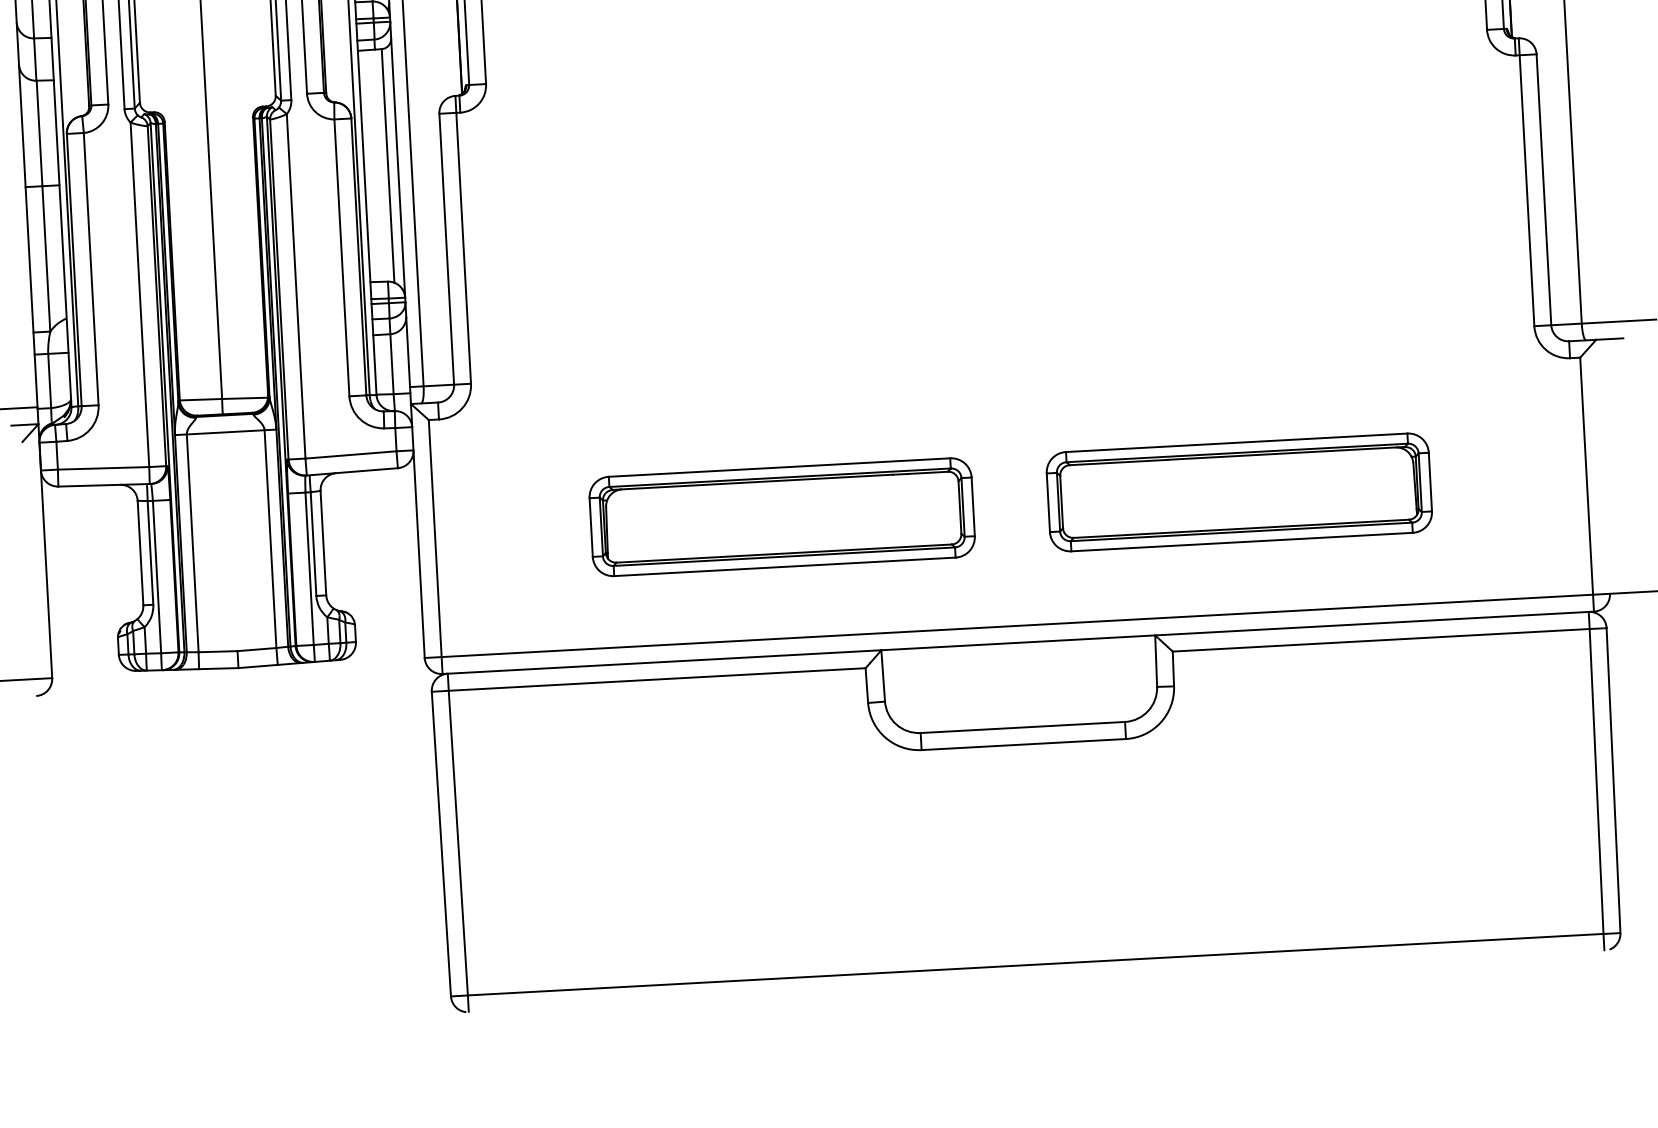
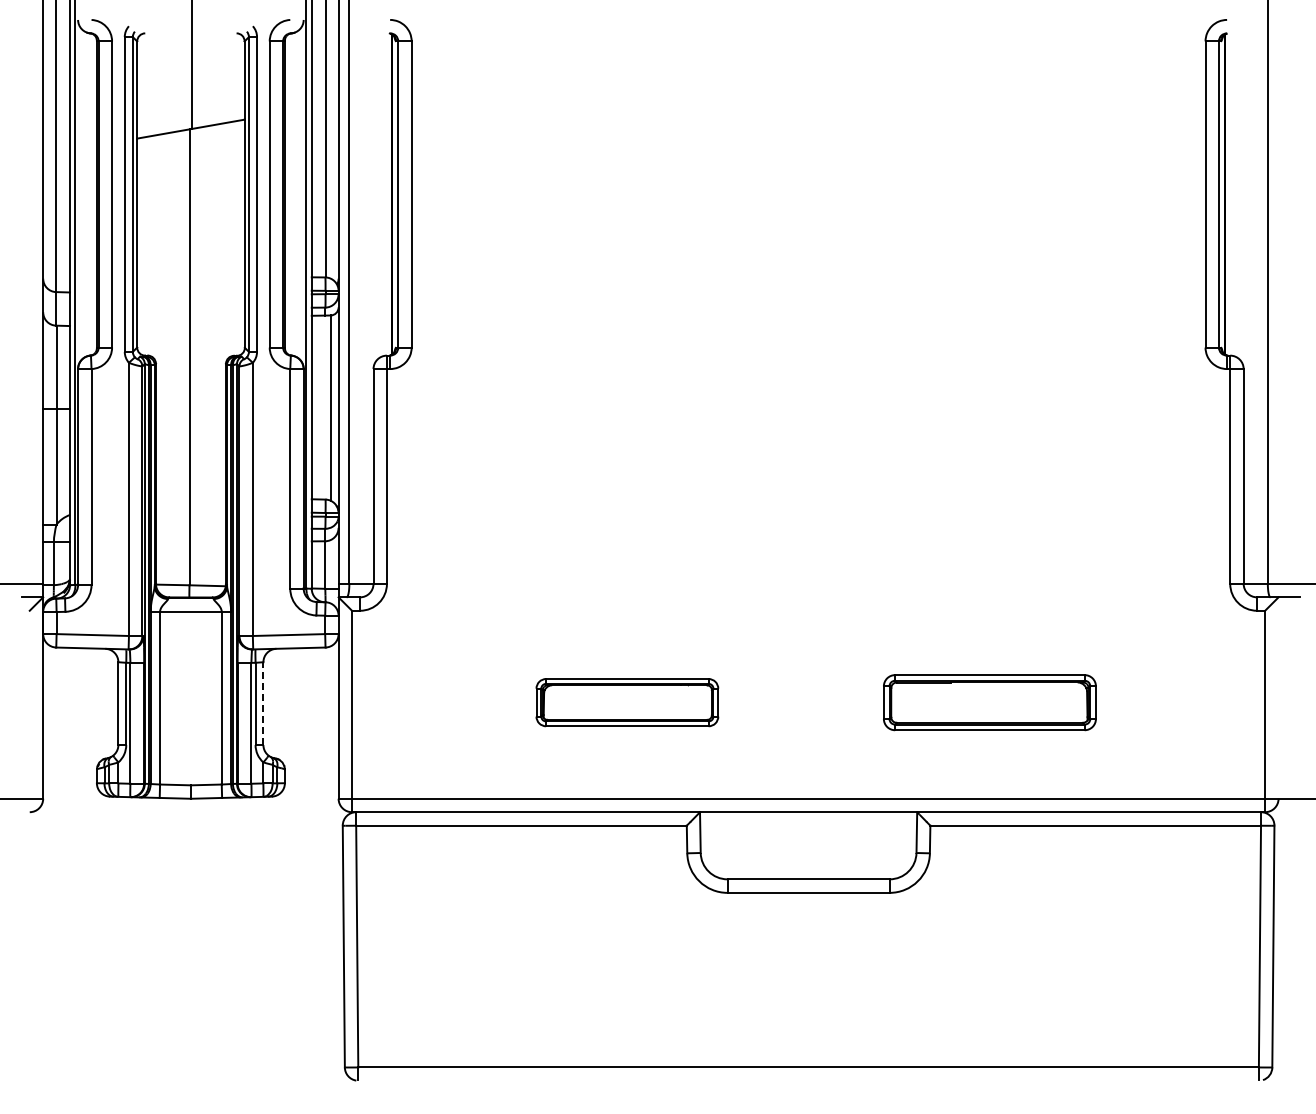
part: (1238, 492) -> (989, 702), size x0.7
part: (782, 516) -> (627, 702), size x0.6
line: (323, 542) -> (263, 703), solid -> dashed

